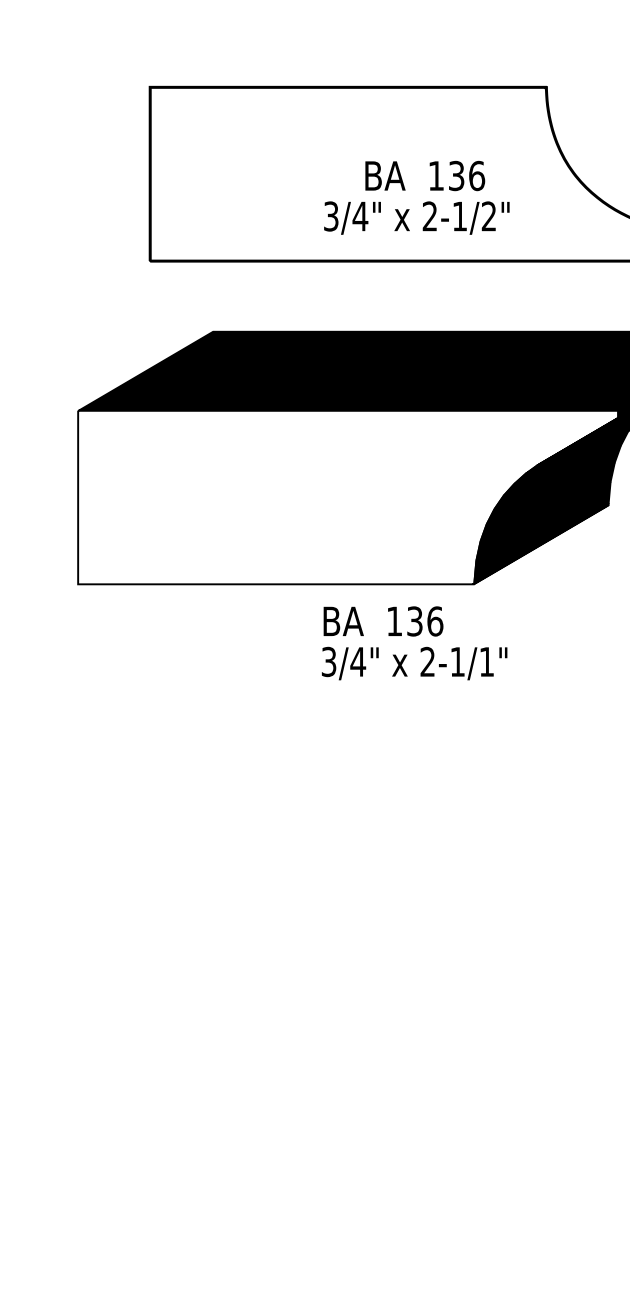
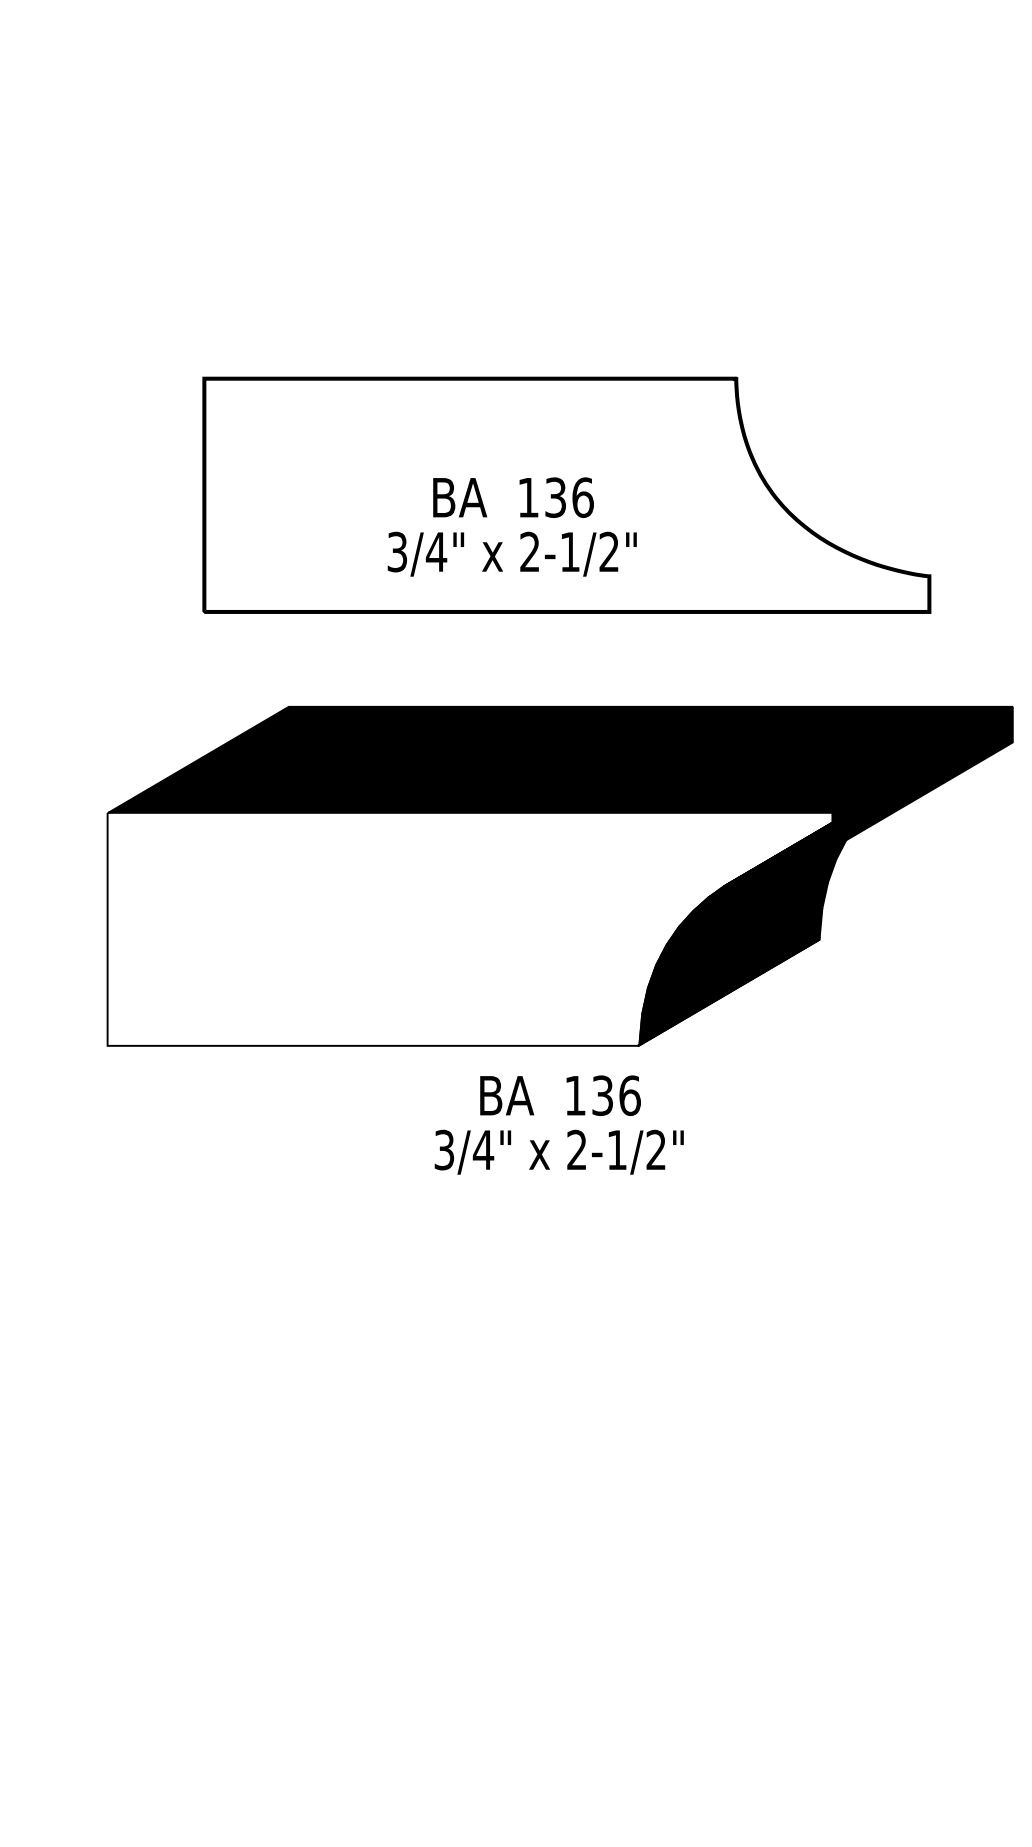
text: (425, 175) -> (513, 497), moved
text: (416, 217) -> (511, 553), moved
text: (383, 621) -> (560, 1095), moved
text: (486, 661) -> (655, 1149), 2-1/1" -> 2-1/2"

